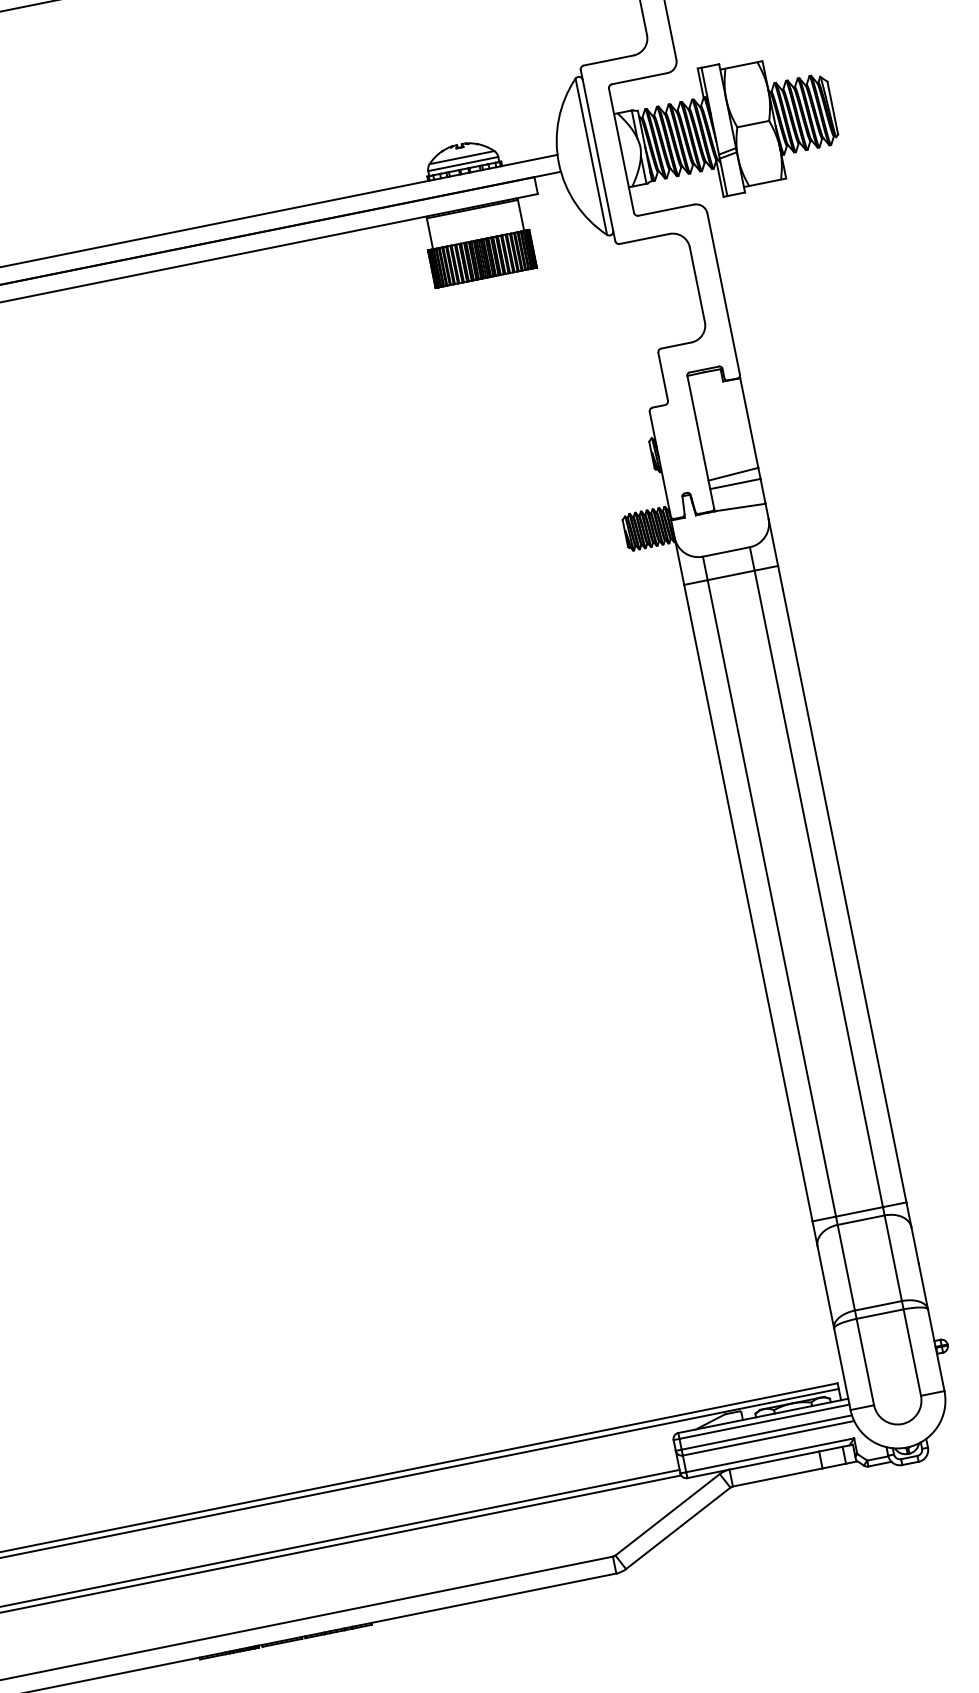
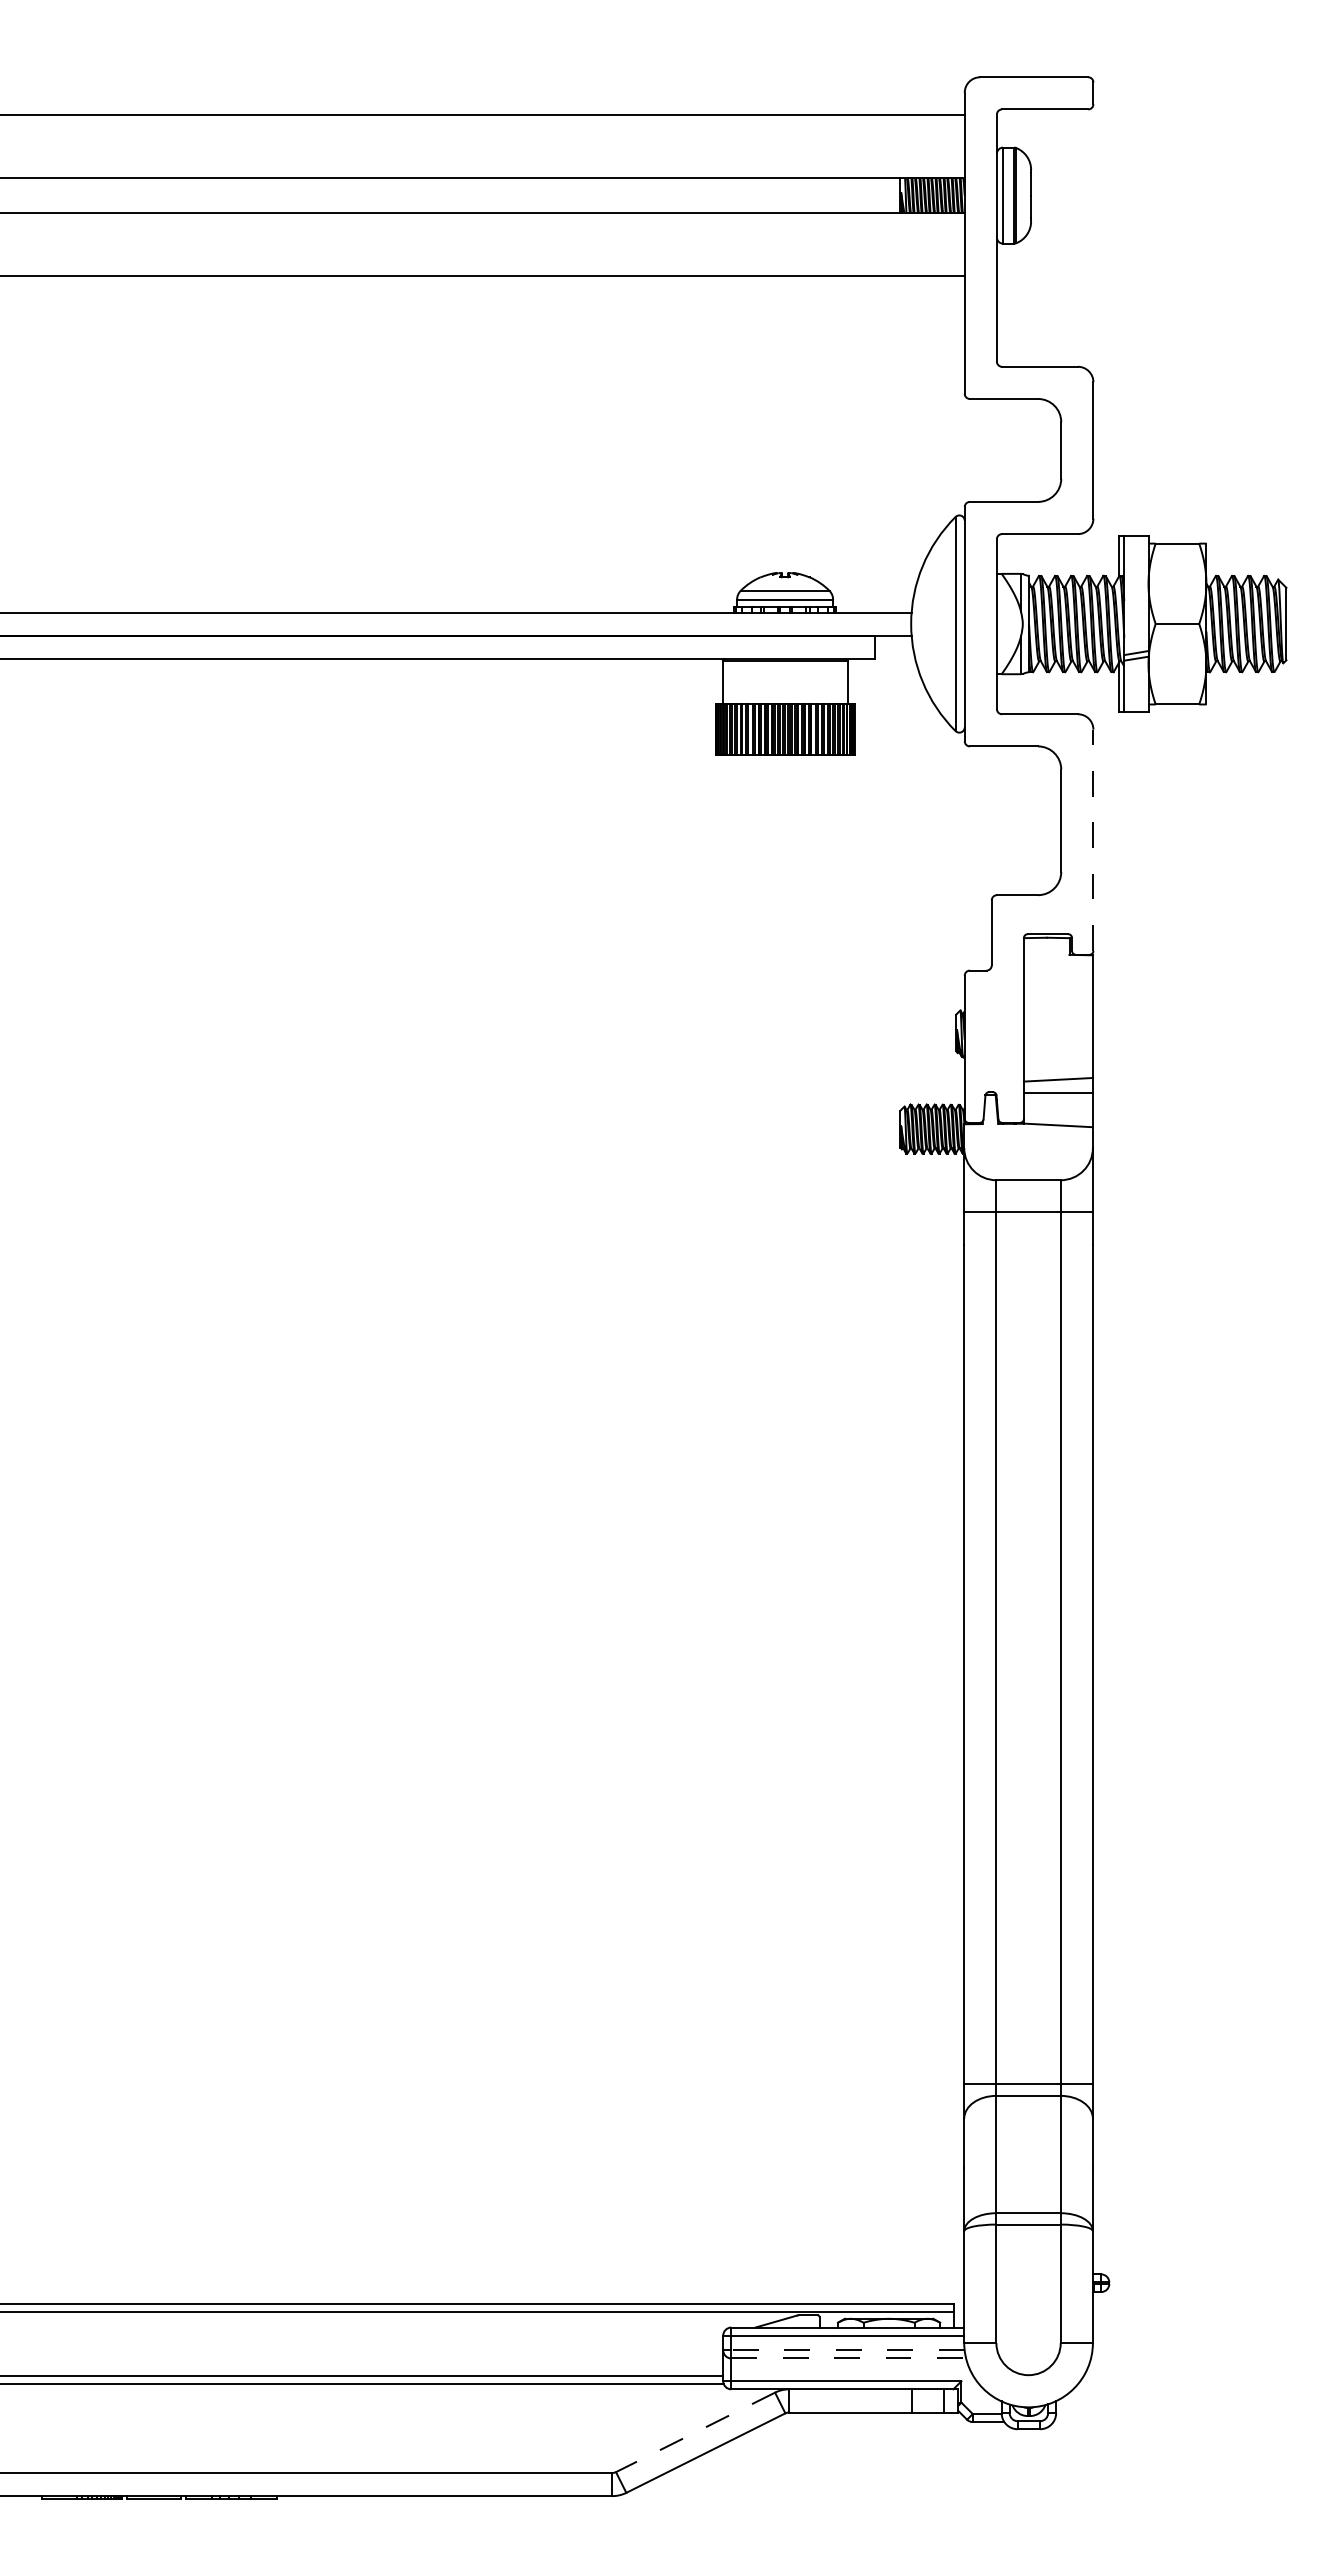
line: (723, 294) -> (1093, 840), solid -> dashed
line: (766, 1432) -> (847, 2350), solid -> dashed
line: (769, 1438) -> (849, 2358), solid -> dashed
line: (667, 1514) -> (695, 2432), solid -> dashed

